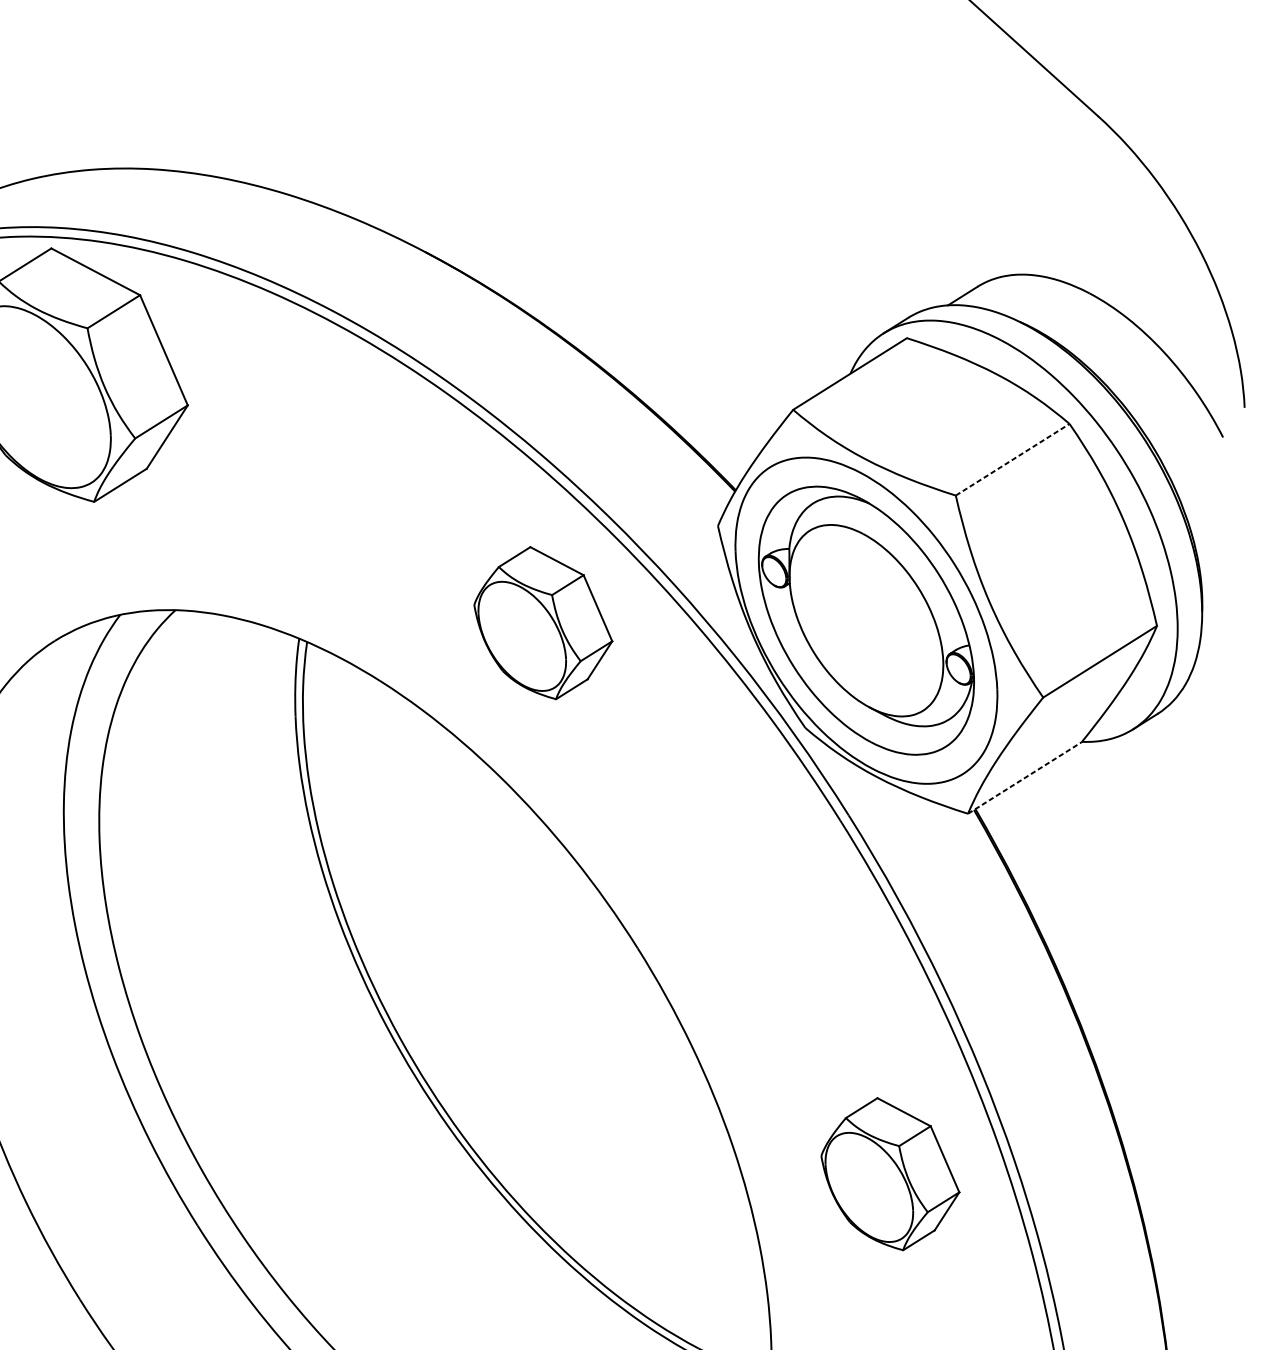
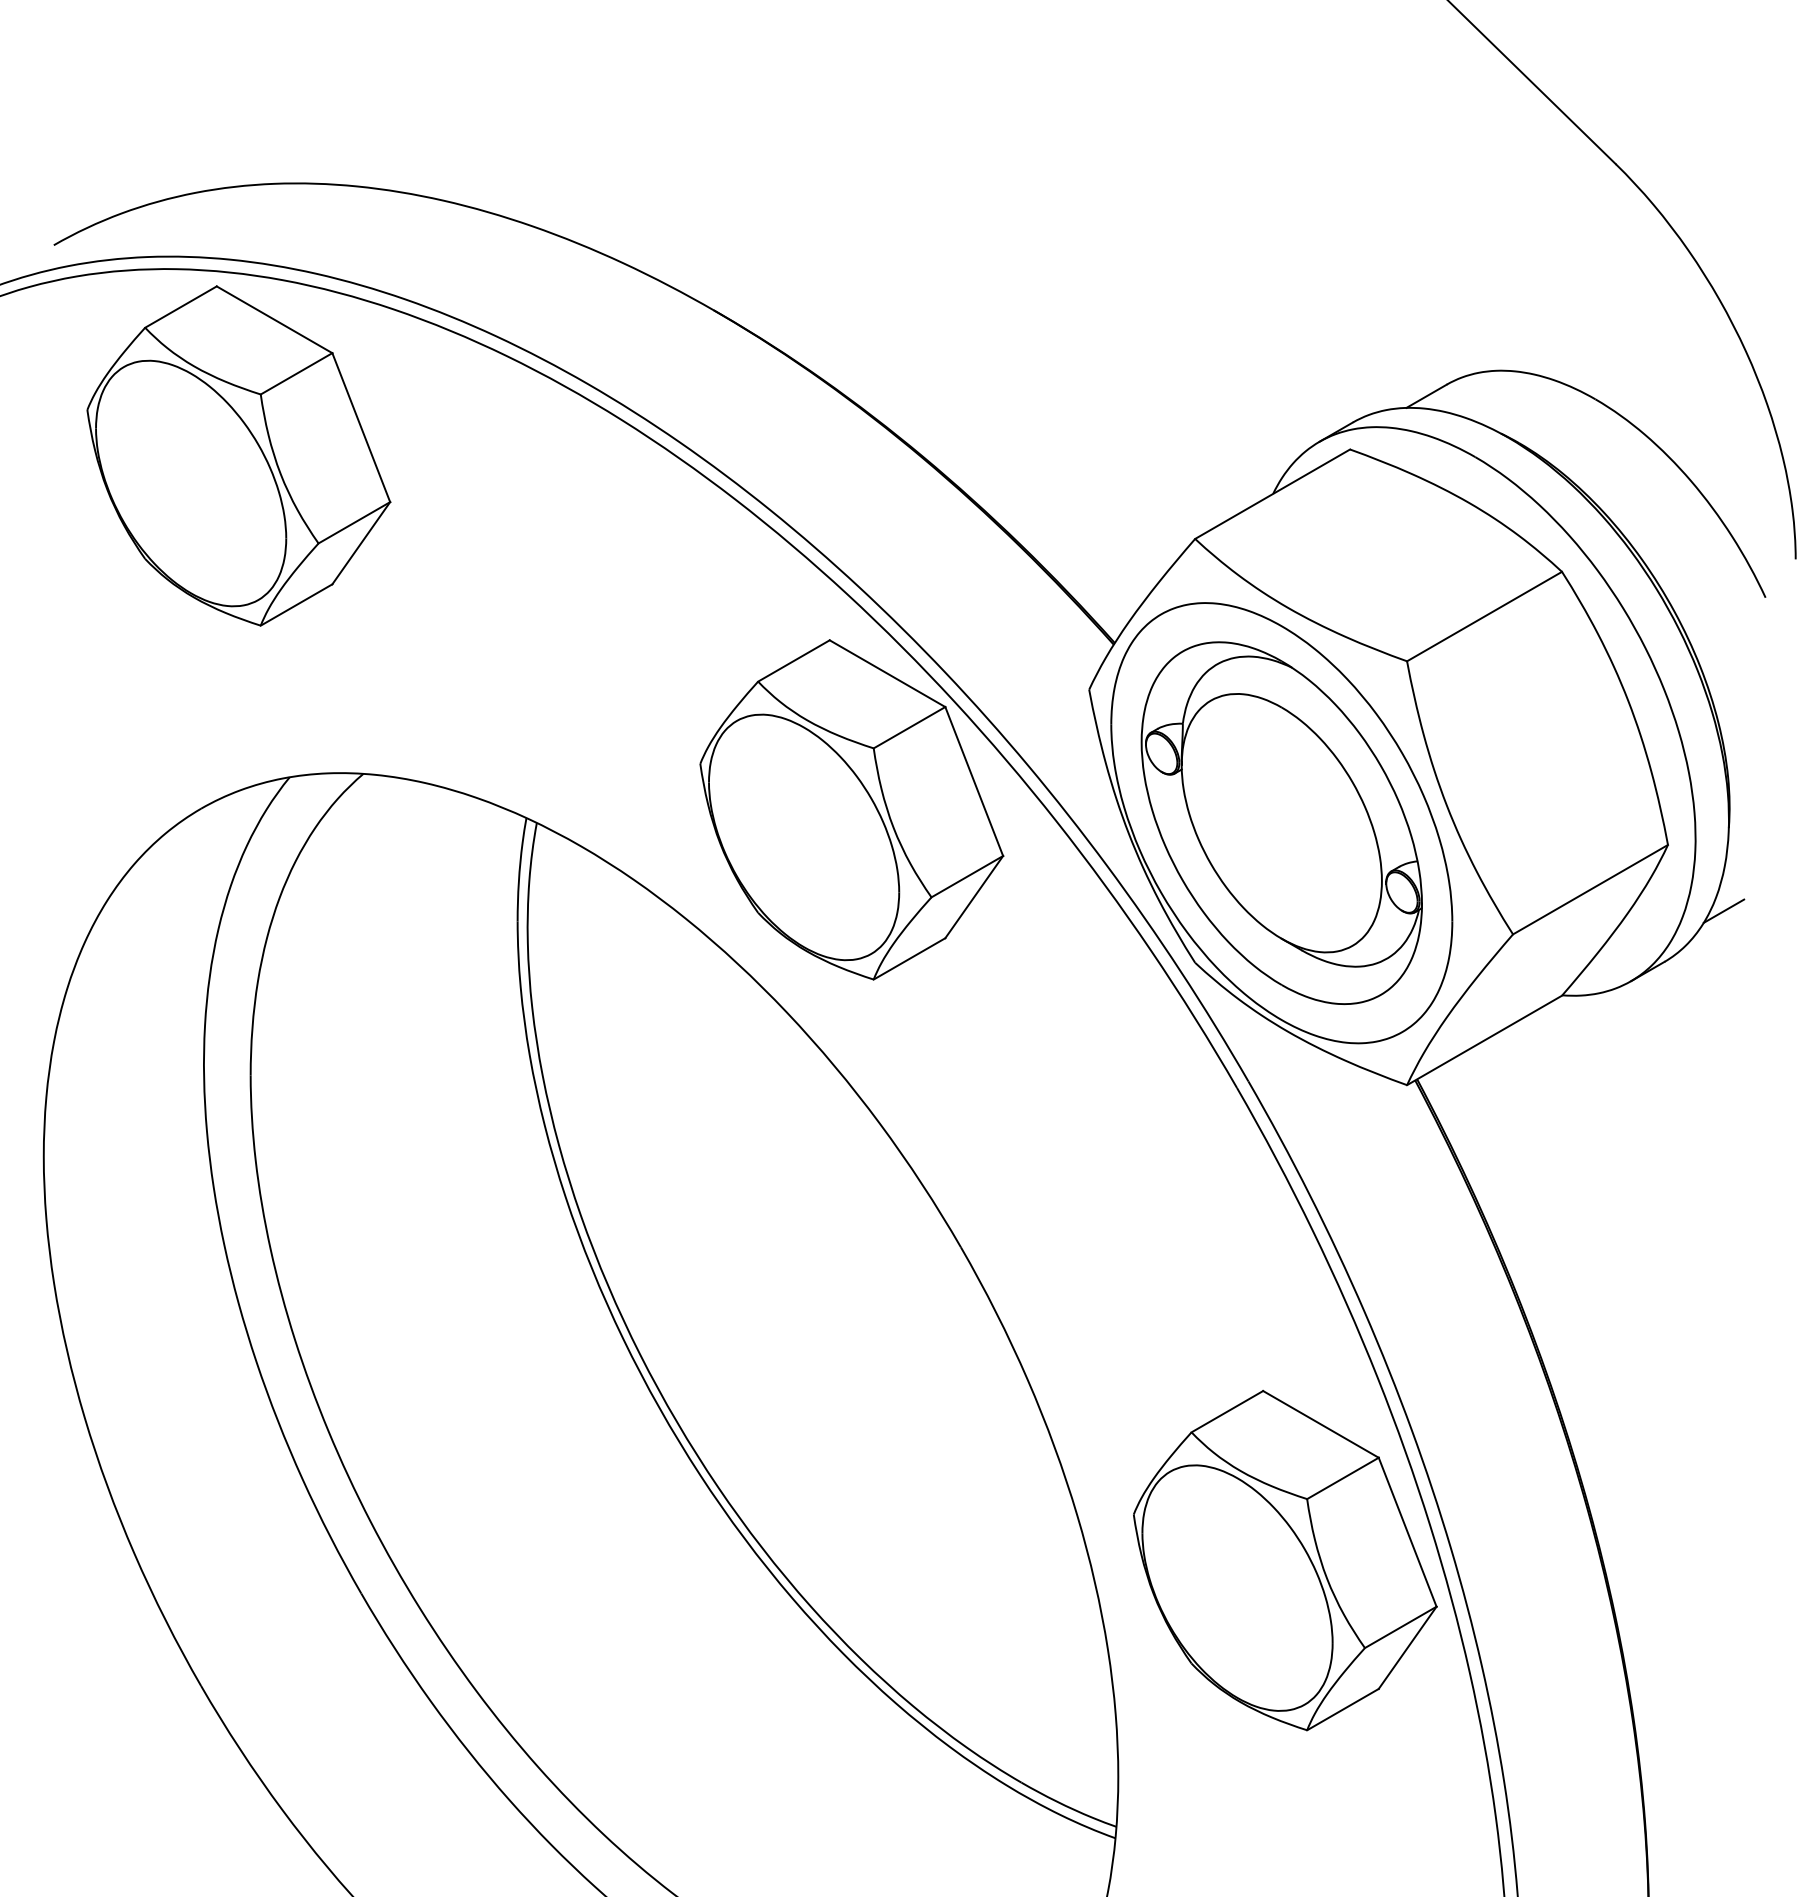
line: (1012, 459) -> (1484, 616), dashed -> solid
part: (542, 622) -> (851, 809), size x1.67
line: (1200, 673) -> (1723, 910), added
line: (1024, 778) -> (1484, 1040), dashed -> solid
part: (890, 1174) -> (1285, 1560), size x1.67

